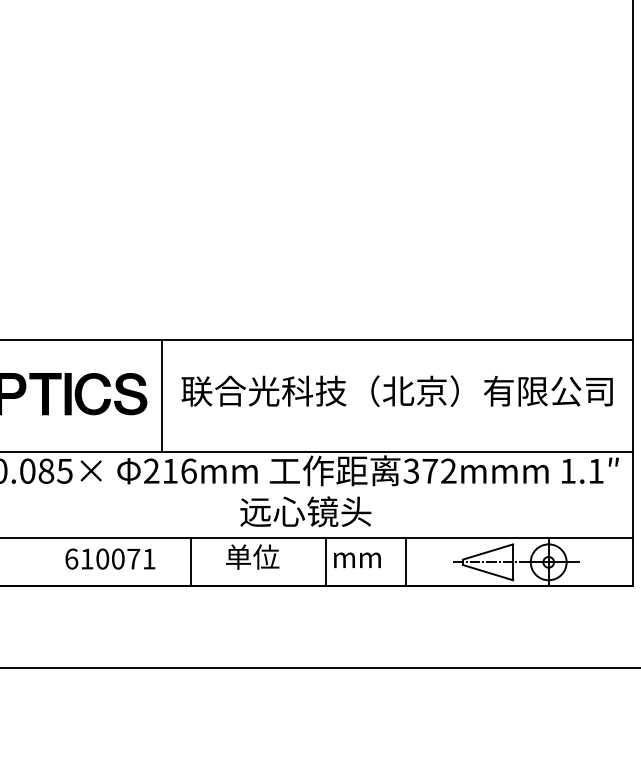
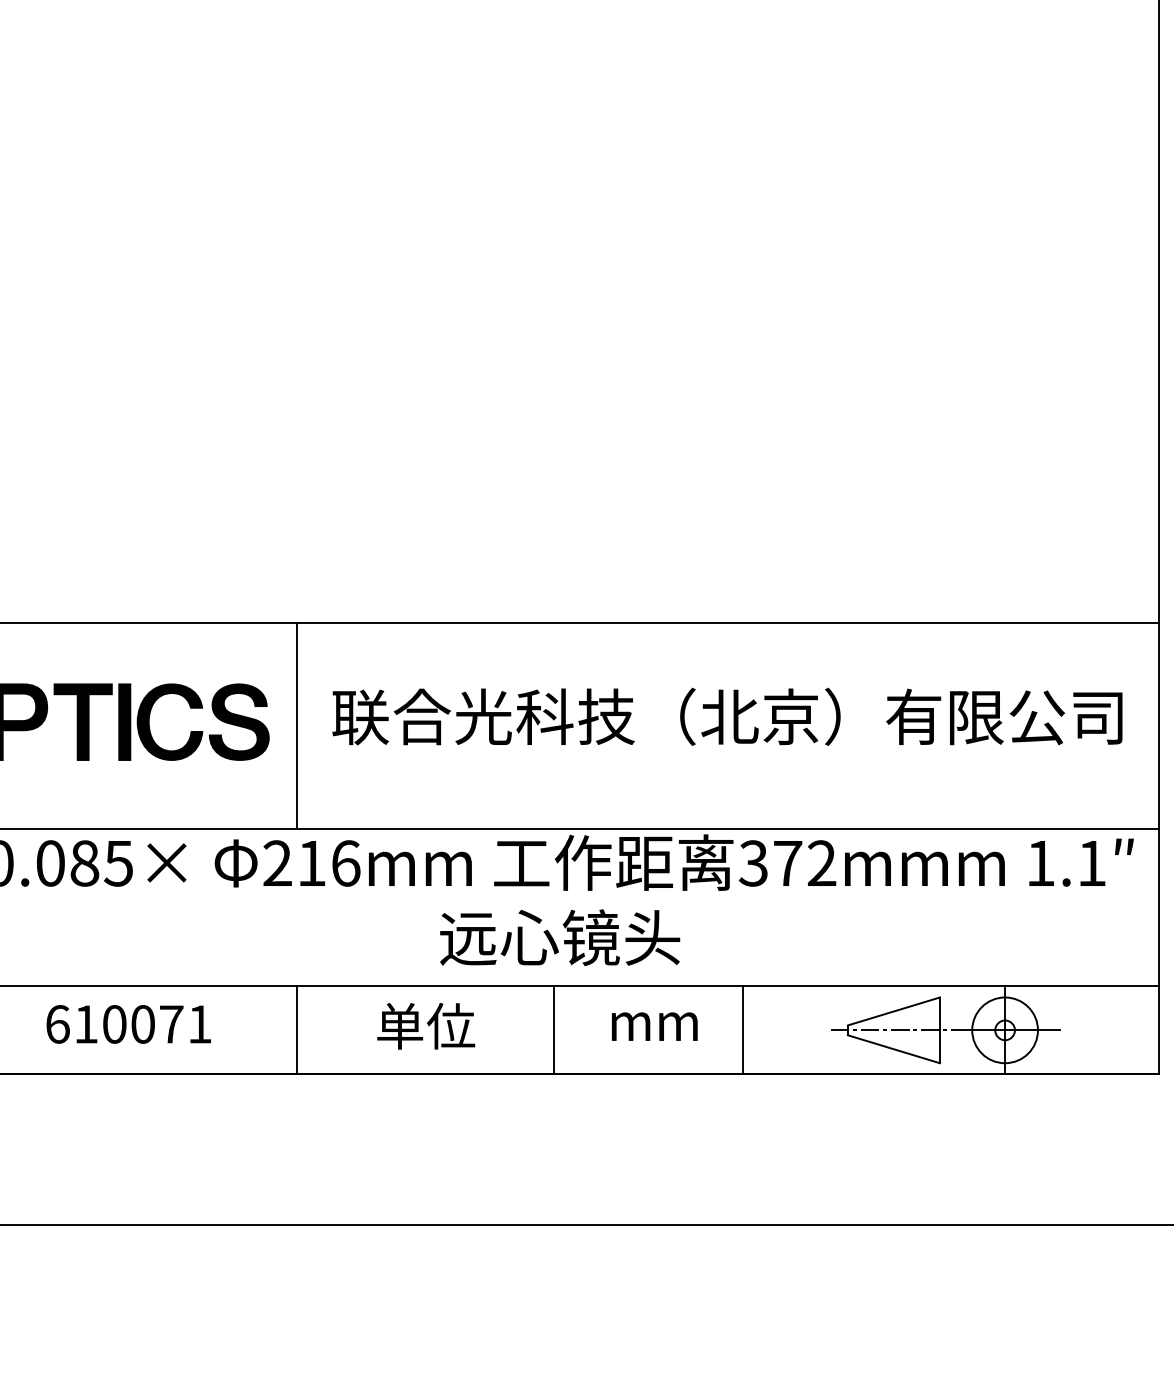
text: (252, 556) -> (425, 1025), moved
text: (110, 558) -> (128, 1023), moved
line: (191, 562) -> (297, 1030), moved
line: (325, 562) -> (554, 1030), moved

